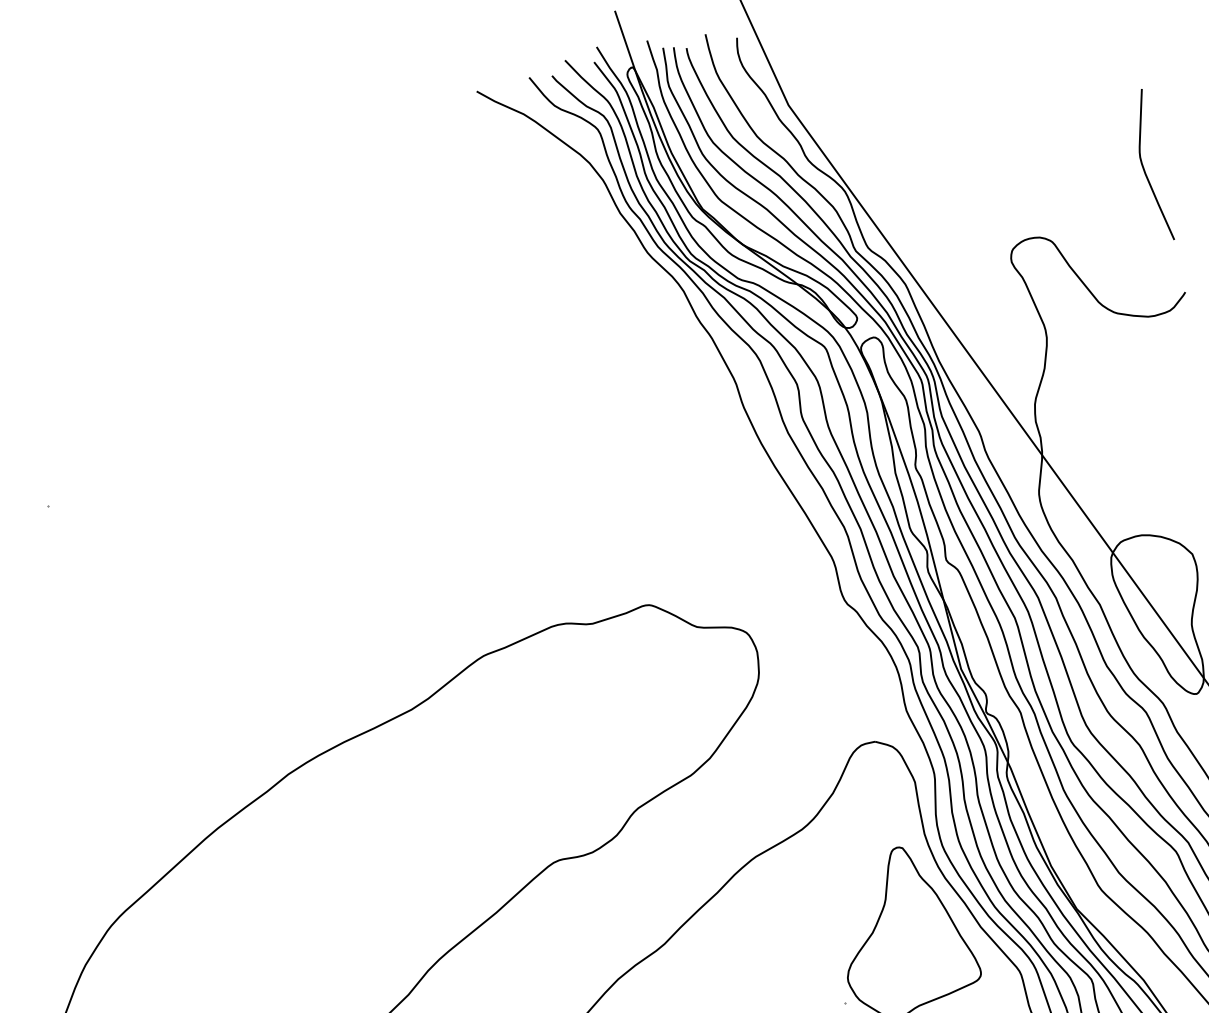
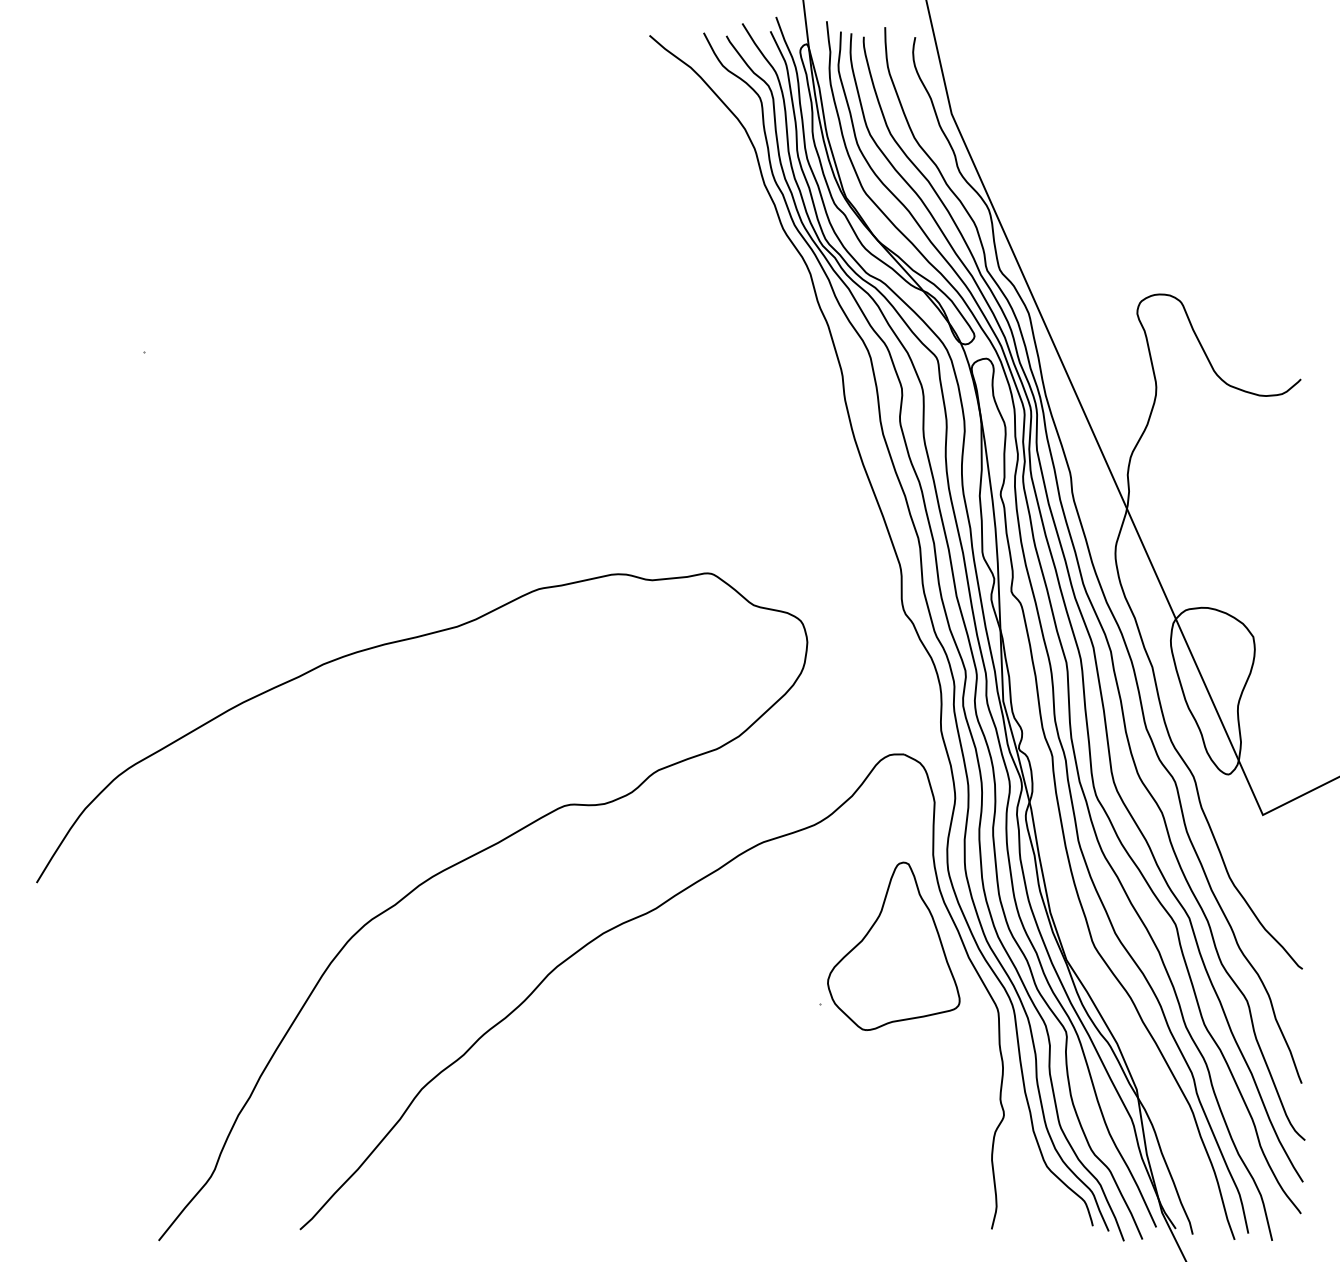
curve: (1144, 167) -> (1286, 248), removed

